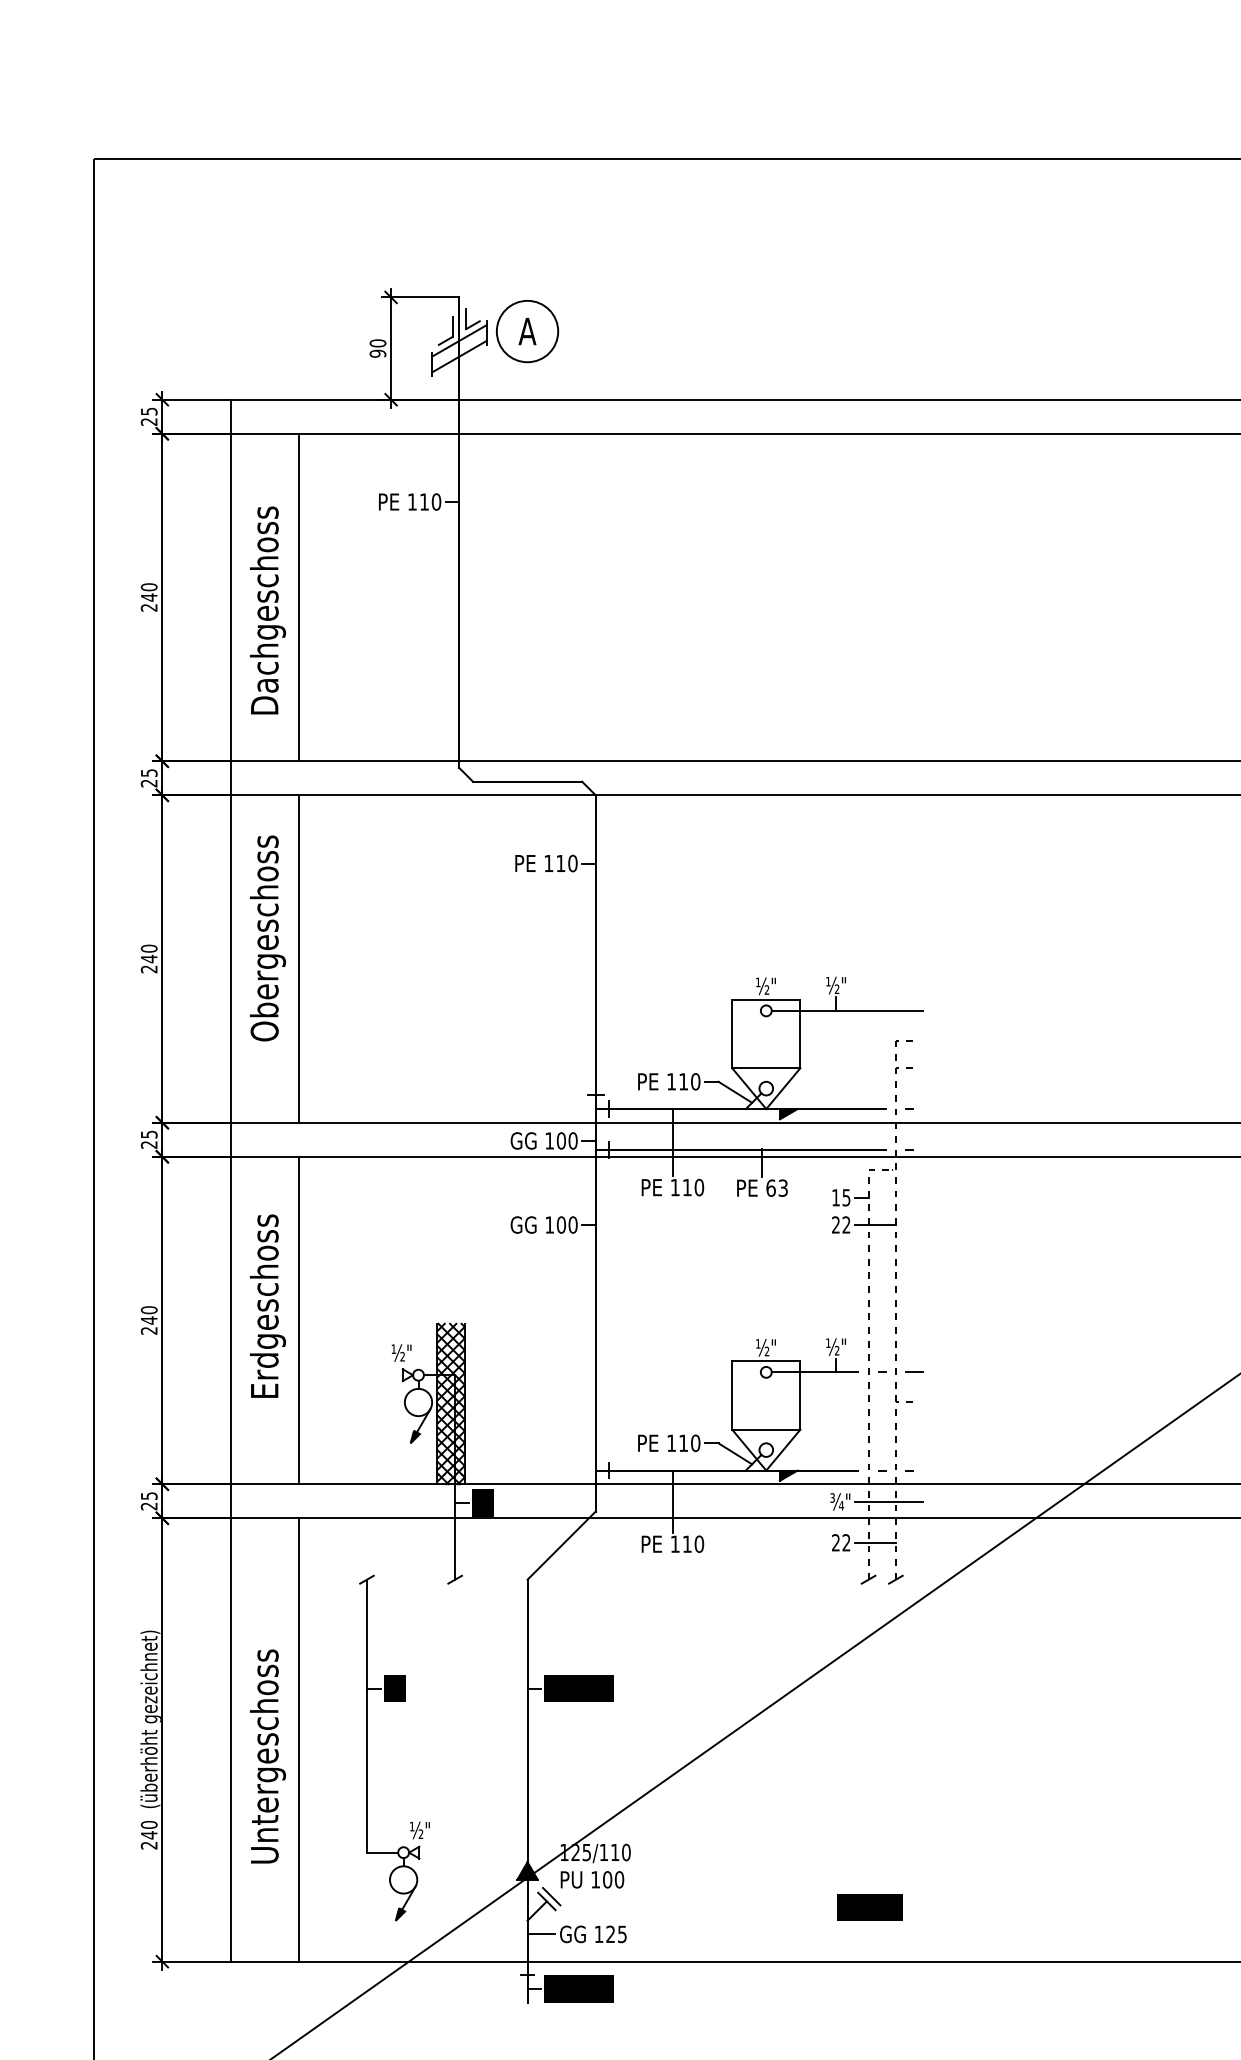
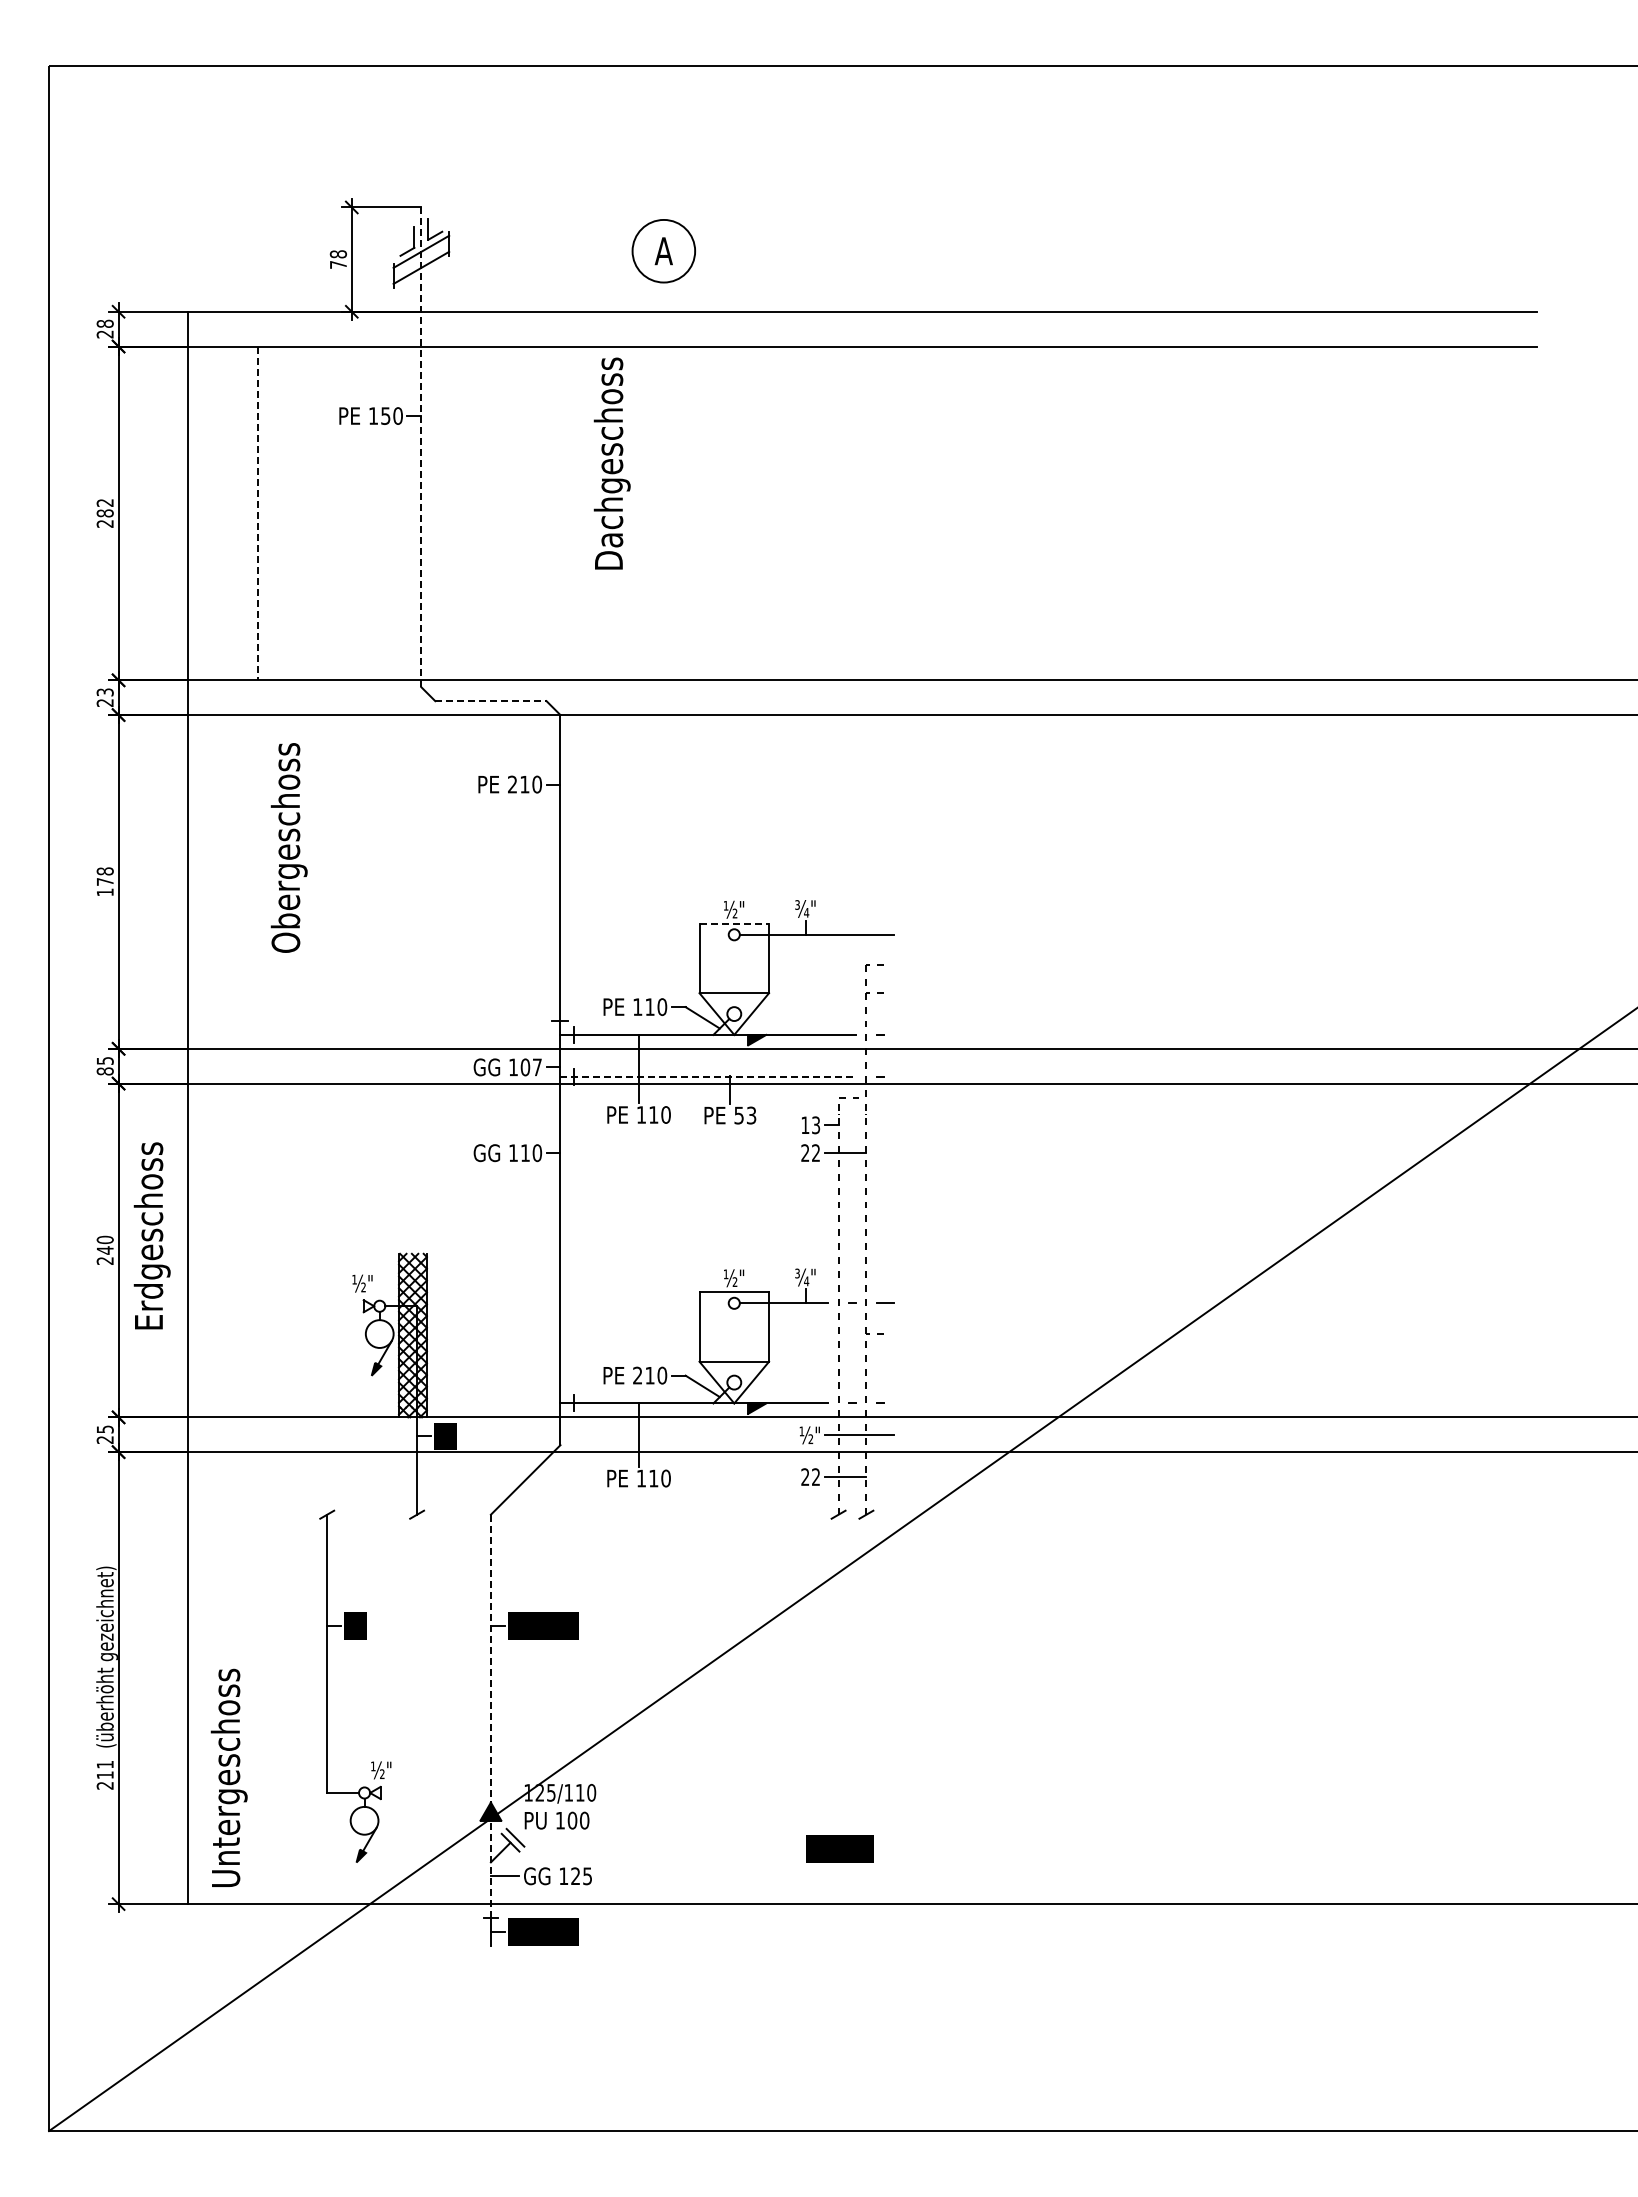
part: (527, 331) -> (663, 251), moved
text: (377, 348) -> (337, 259), 90 -> 78
text: (148, 411) -> (104, 323), 25 -> 28
text: (424, 501) -> (385, 415), 110 -> 150
line: (459, 532) -> (421, 447), solid -> dashed
text: (148, 591) -> (104, 507), 240 -> 282
line: (298, 597) -> (257, 513), solid -> dashed
text: (267, 610) -> (611, 463), moved
text: (148, 772) -> (104, 691), 25 -> 23
line: (527, 782) -> (490, 701), solid -> dashed
text: (548, 863) -> (512, 784), 110 -> 210
text: (267, 937) -> (288, 847), moved
text: (148, 958) -> (104, 881), 240 -> 178
line: (298, 958) -> (257, 881), removed
text: (833, 985) -> (802, 908), ½" -> ¾"
line: (766, 999) -> (734, 923), solid -> dashed
text: (573, 1141) -> (537, 1067), 100 -> 107
text: (148, 1144) -> (104, 1071), 25 -> 85
line: (740, 1149) -> (708, 1076), solid -> dashed
text: (771, 1188) -> (739, 1115), 63 -> 53
text: (846, 1196) -> (816, 1124), 15 -> 13
text: (561, 1225) -> (525, 1153), 100 -> 110
text: (267, 1305) -> (151, 1235), moved
line: (298, 1320) -> (257, 1250), removed
text: (833, 1347) -> (802, 1277), ½" -> ¾"
text: (671, 1443) -> (637, 1375), 110 -> 210
text: (837, 1502) -> (806, 1435), ¾" -> ½"
line: (298, 1740) -> (257, 1678), removed
text: (267, 1756) -> (228, 1777), moved
line: (527, 1777) -> (490, 1716), solid -> dashed
text: (148, 1829) -> (104, 1769), 240 -> 211

